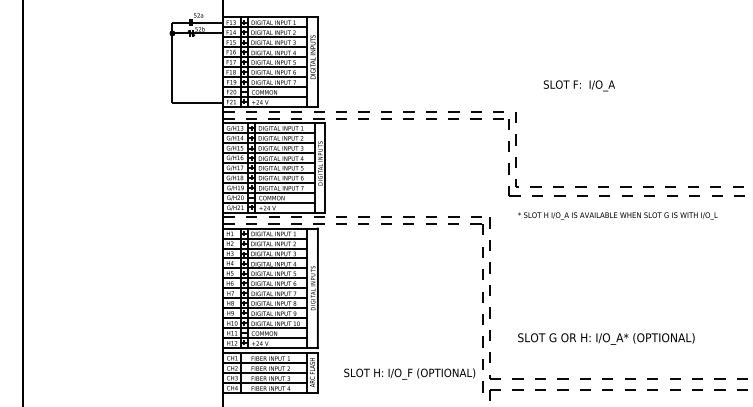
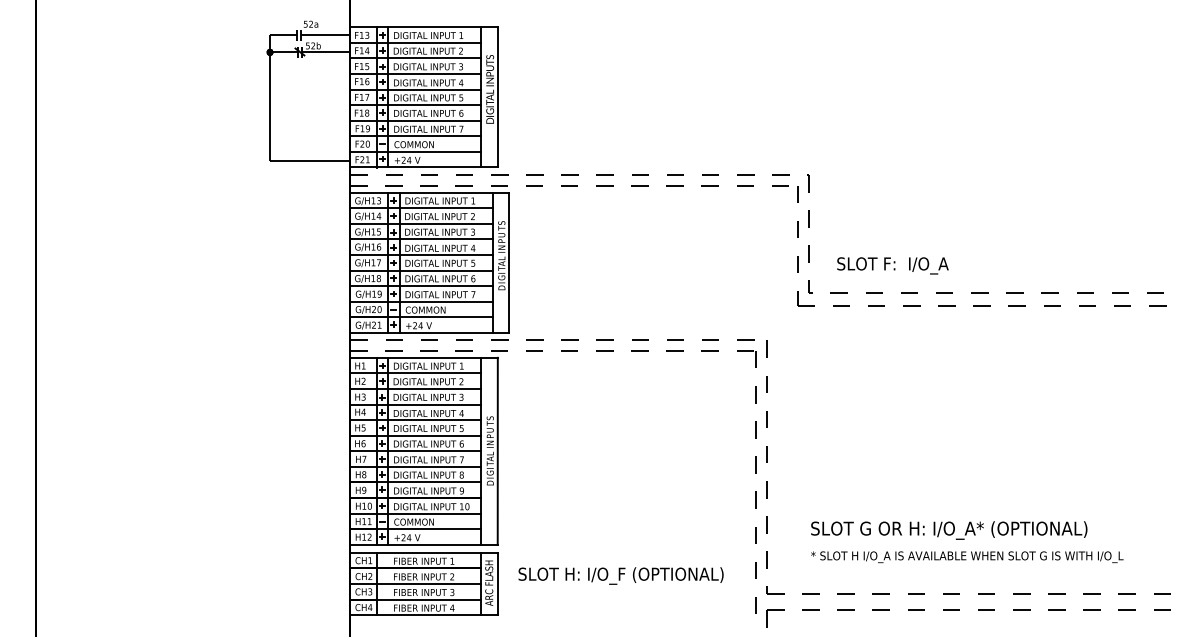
text: (578, 85) -> (891, 265), moved
text: (617, 215) -> (966, 556), moved
text: (409, 373) -> (620, 575), moved

